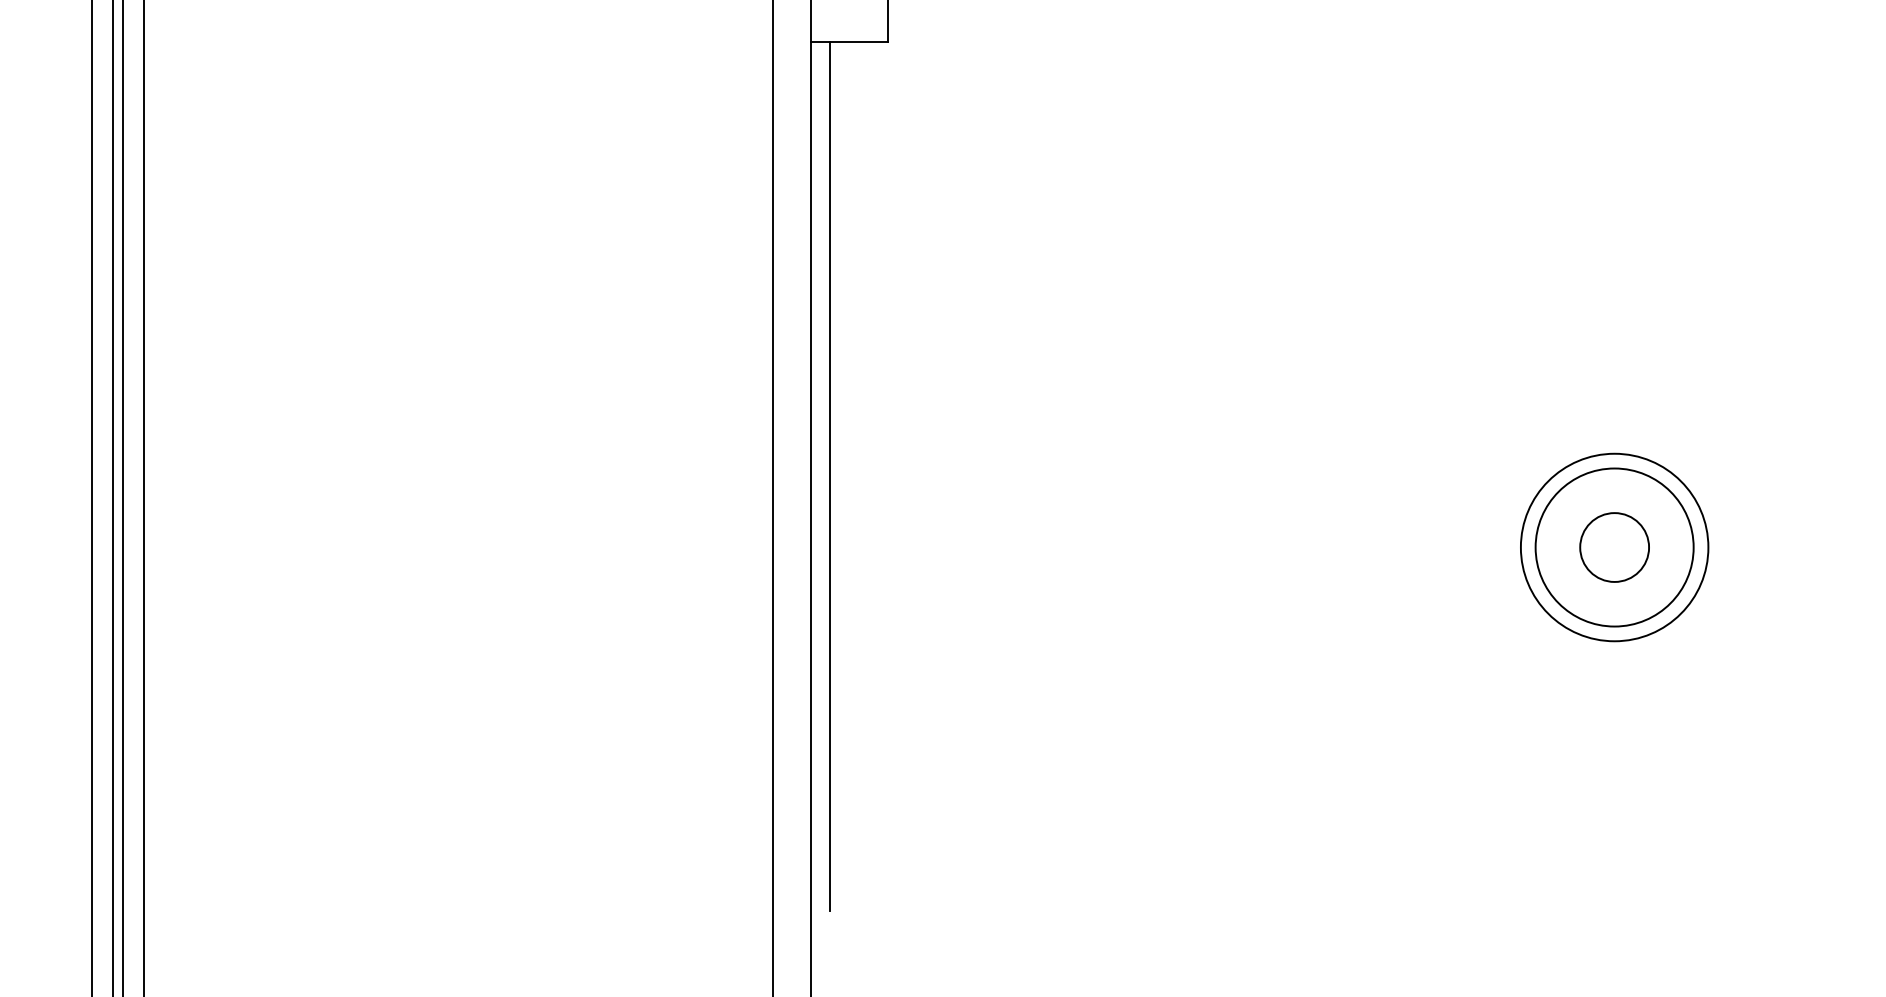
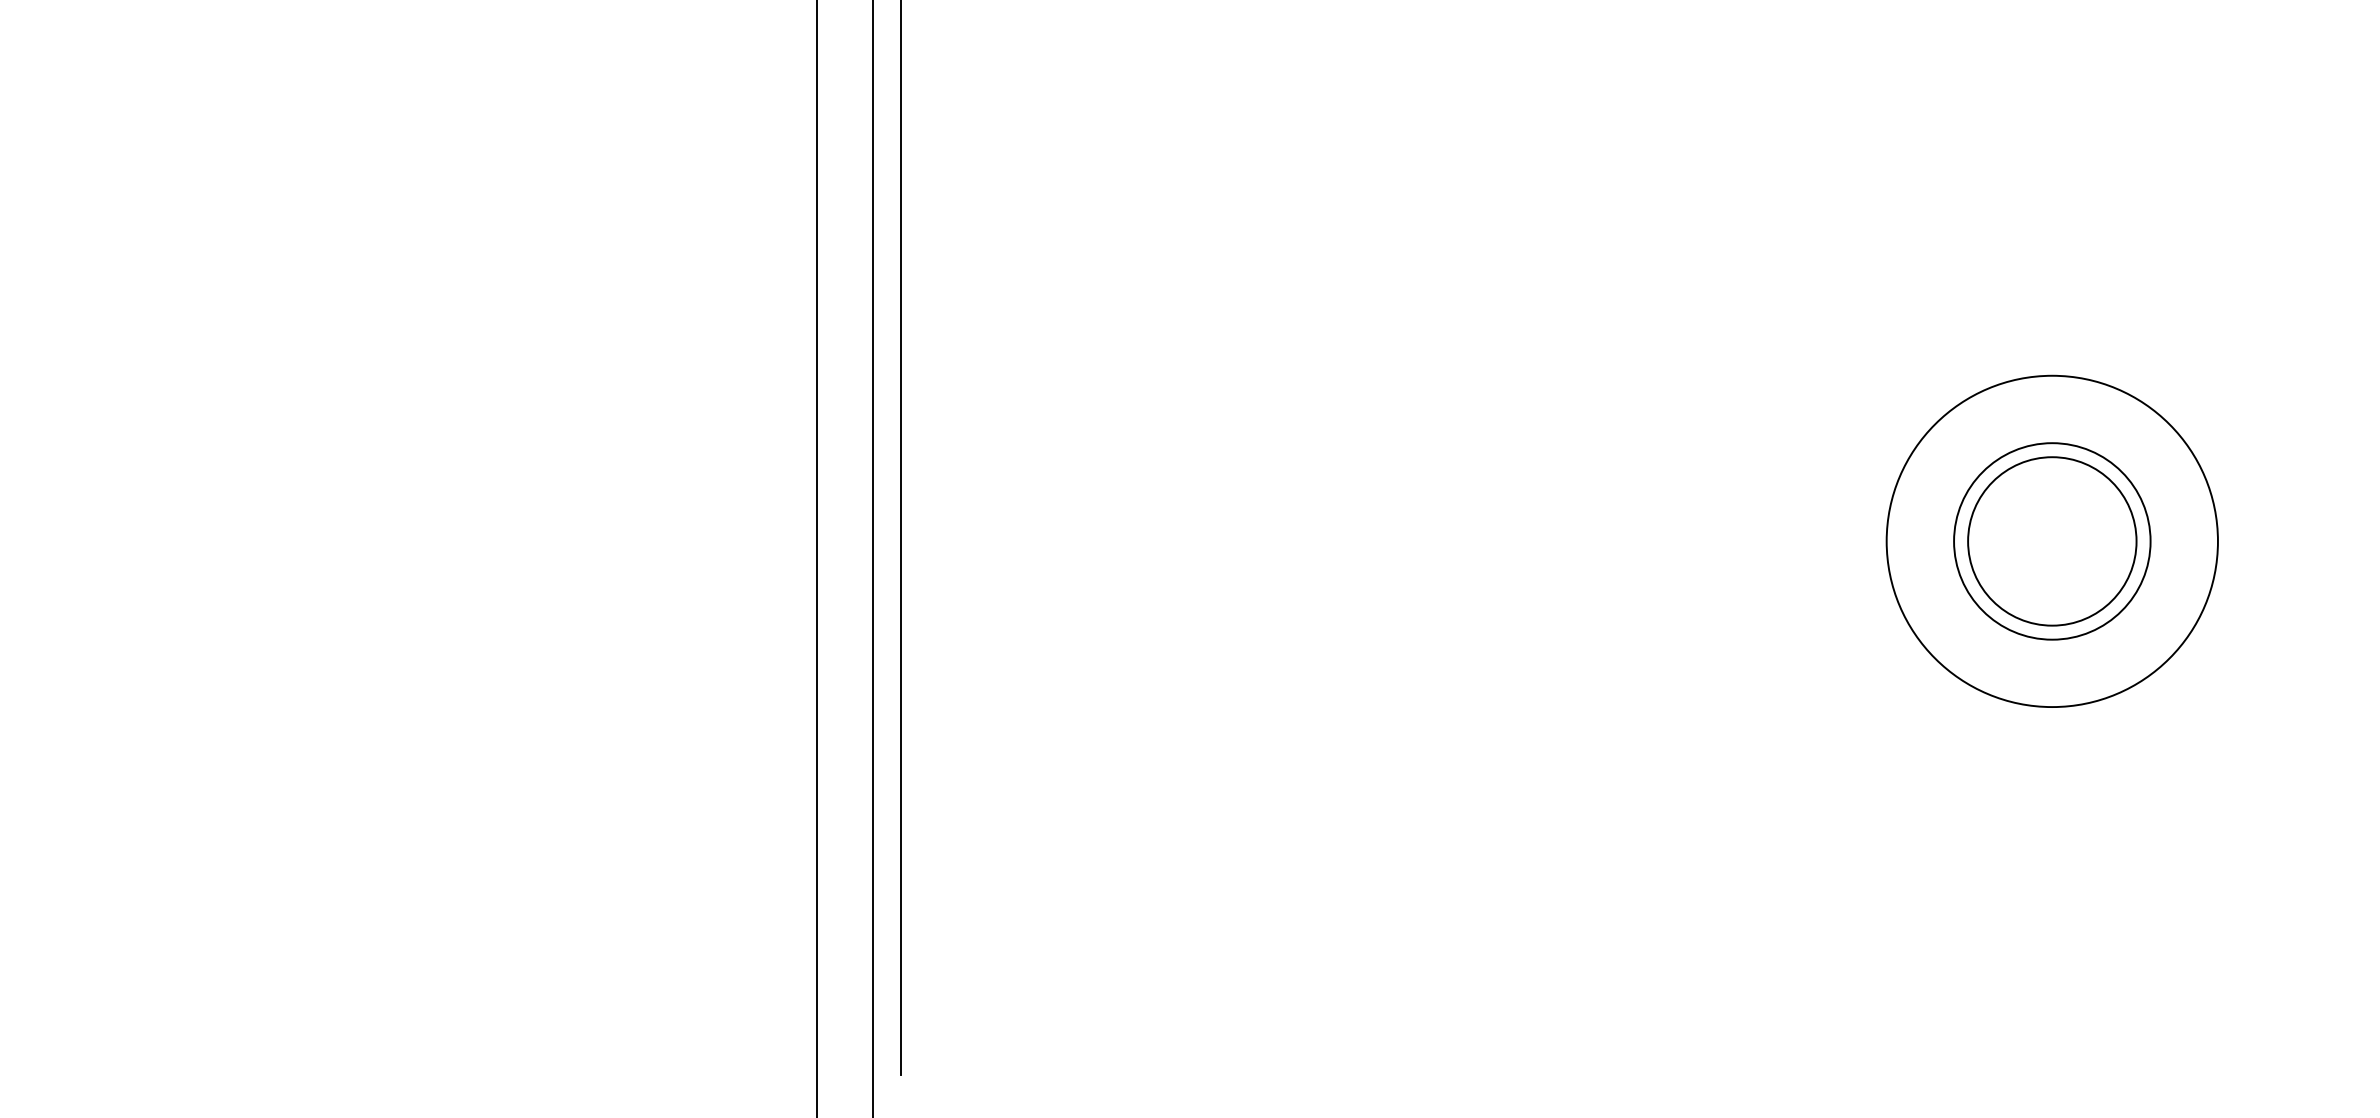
circle: (1614, 547) -> (2052, 541), size x0.71
circle: (1614, 547) -> (2052, 541), size x1.43
circle: (1614, 547) -> (2052, 541), size x1.67

